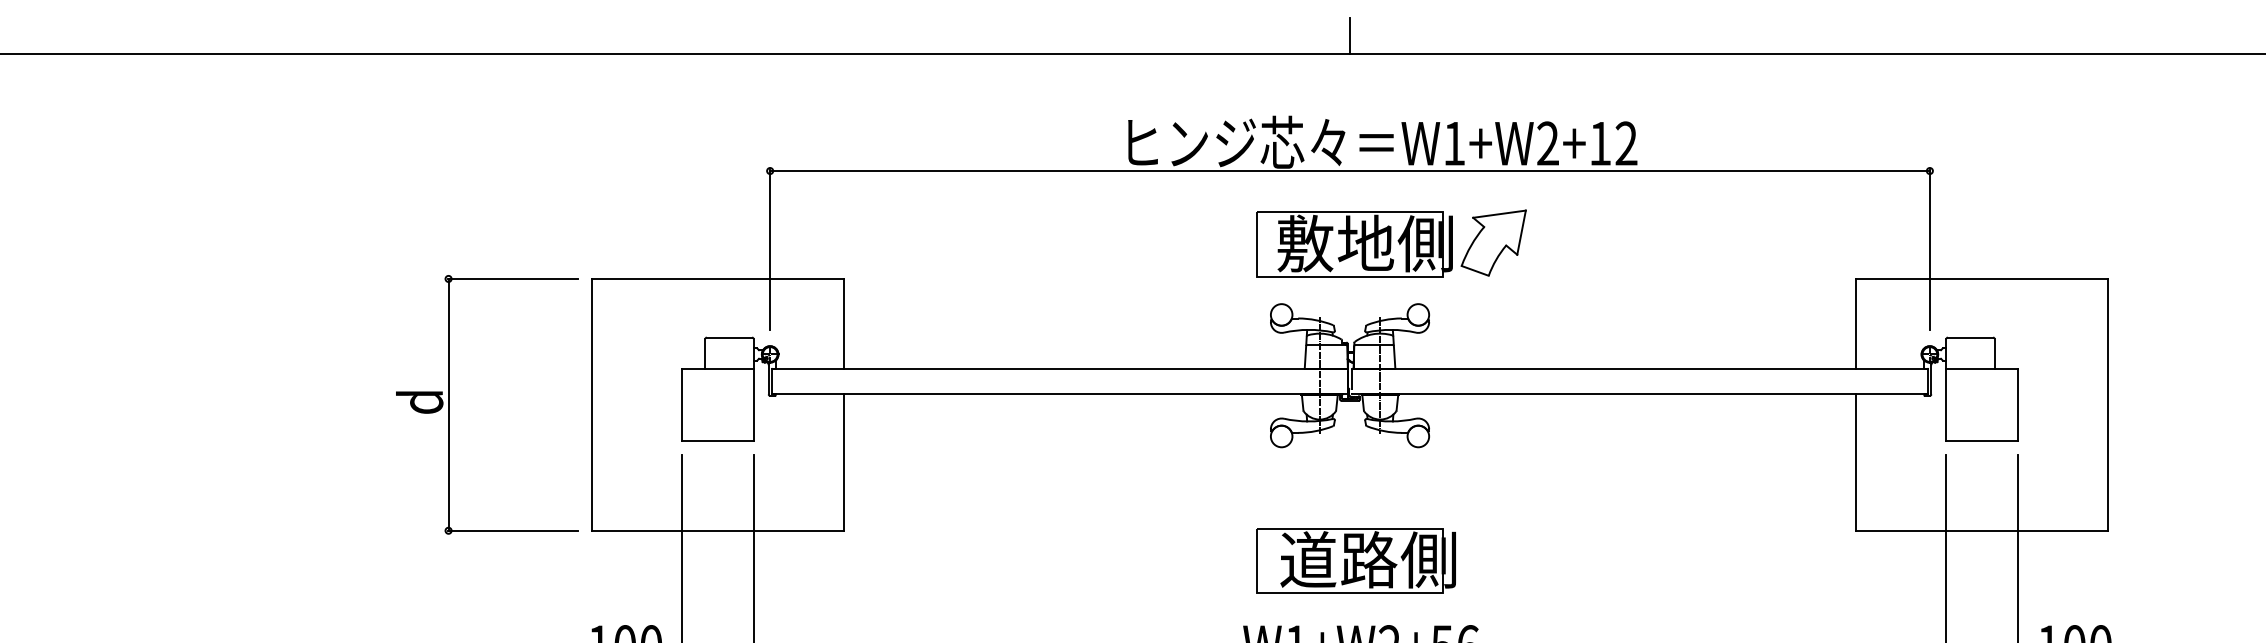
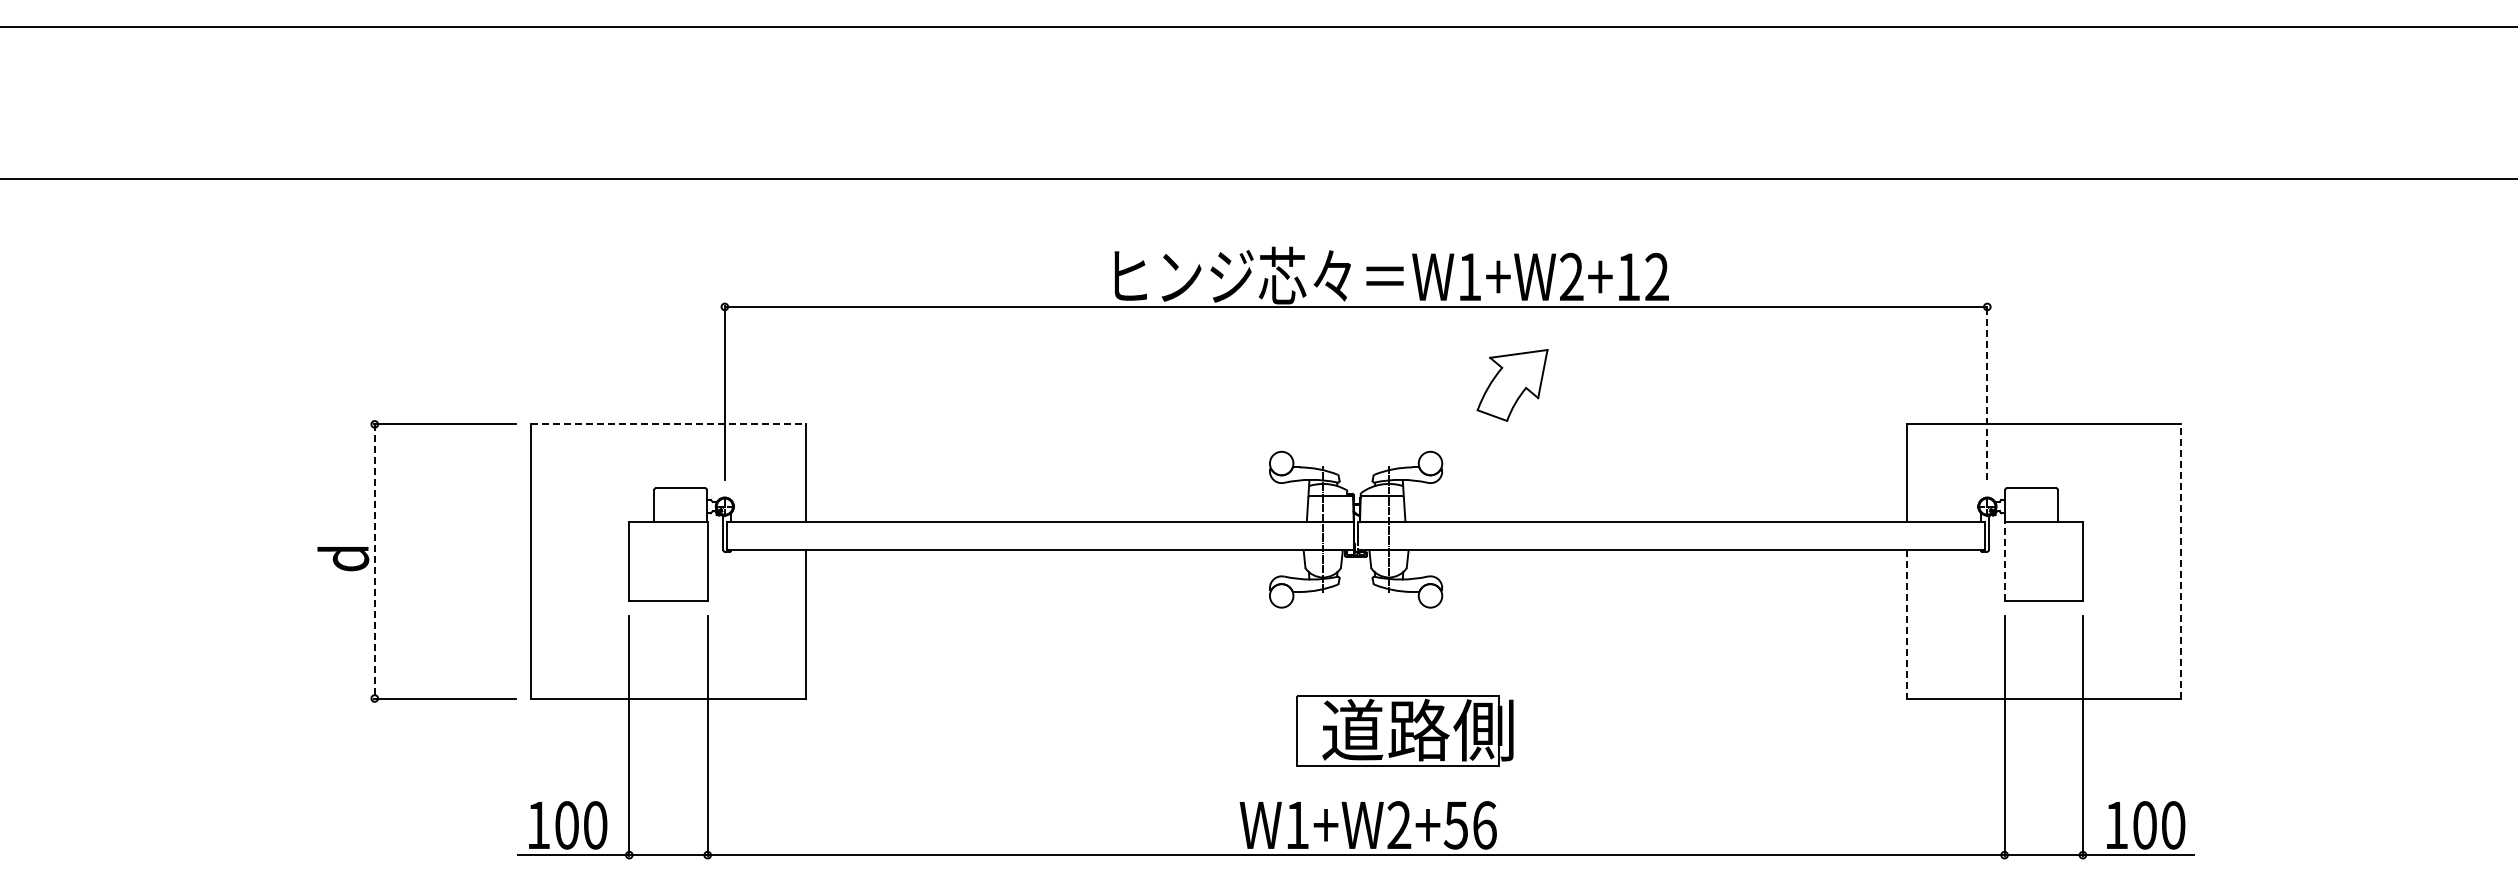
line: (1350, 35) -> (1356, 159), removed
part: (1354, 244) -> (1361, 386), removed
line: (1930, 249) -> (1987, 392), solid -> dashed
line: (718, 279) -> (668, 424), solid -> dashed
line: (1945, 403) -> (2004, 560), solid -> dashed
line: (2107, 403) -> (2180, 560), solid -> dashed
line: (448, 404) -> (374, 561), solid -> dashed
line: (1855, 462) -> (1906, 624), solid -> dashed
part: (1355, 560) -> (1404, 730), moved

